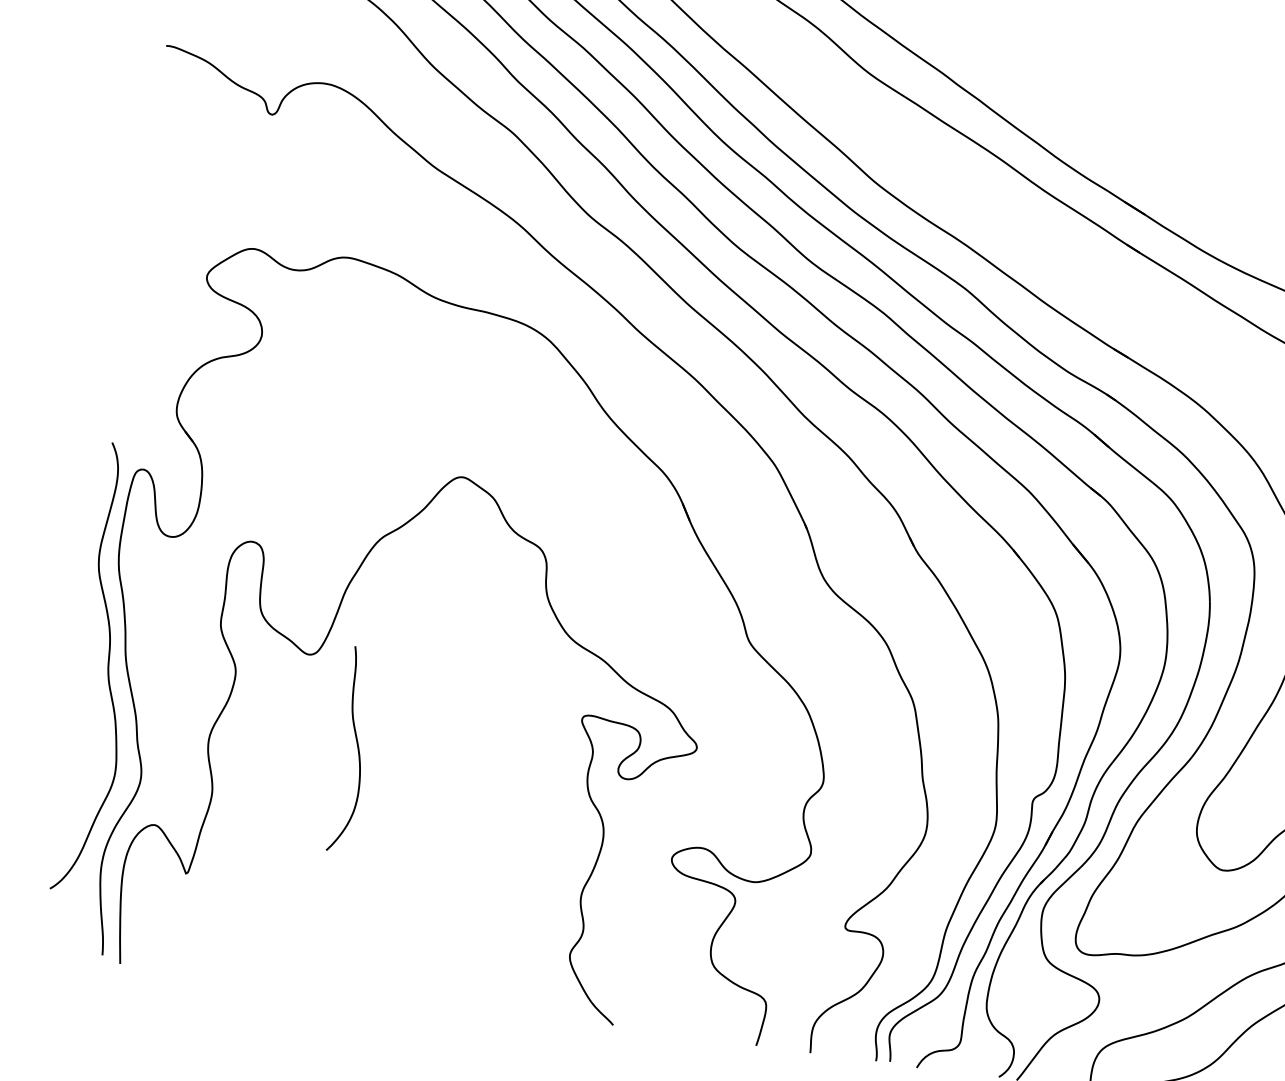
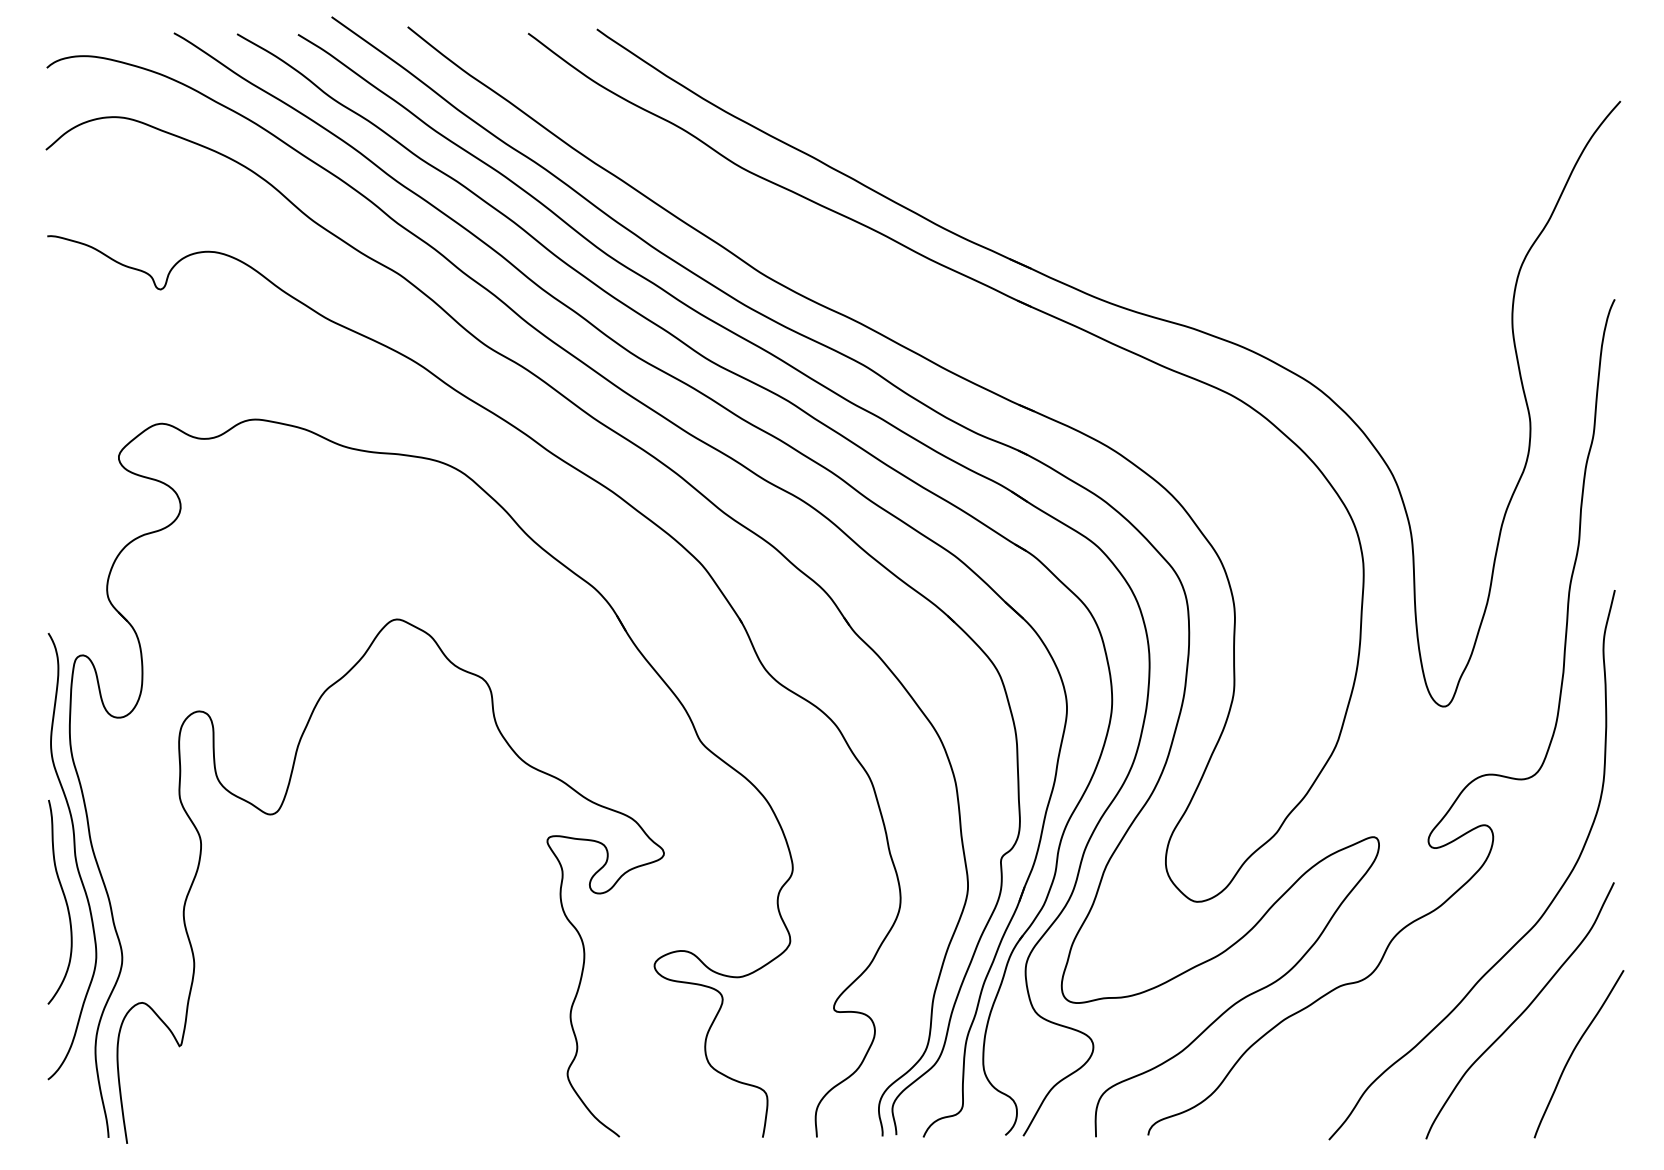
curve: (357, 747) -> (64, 899), moved

